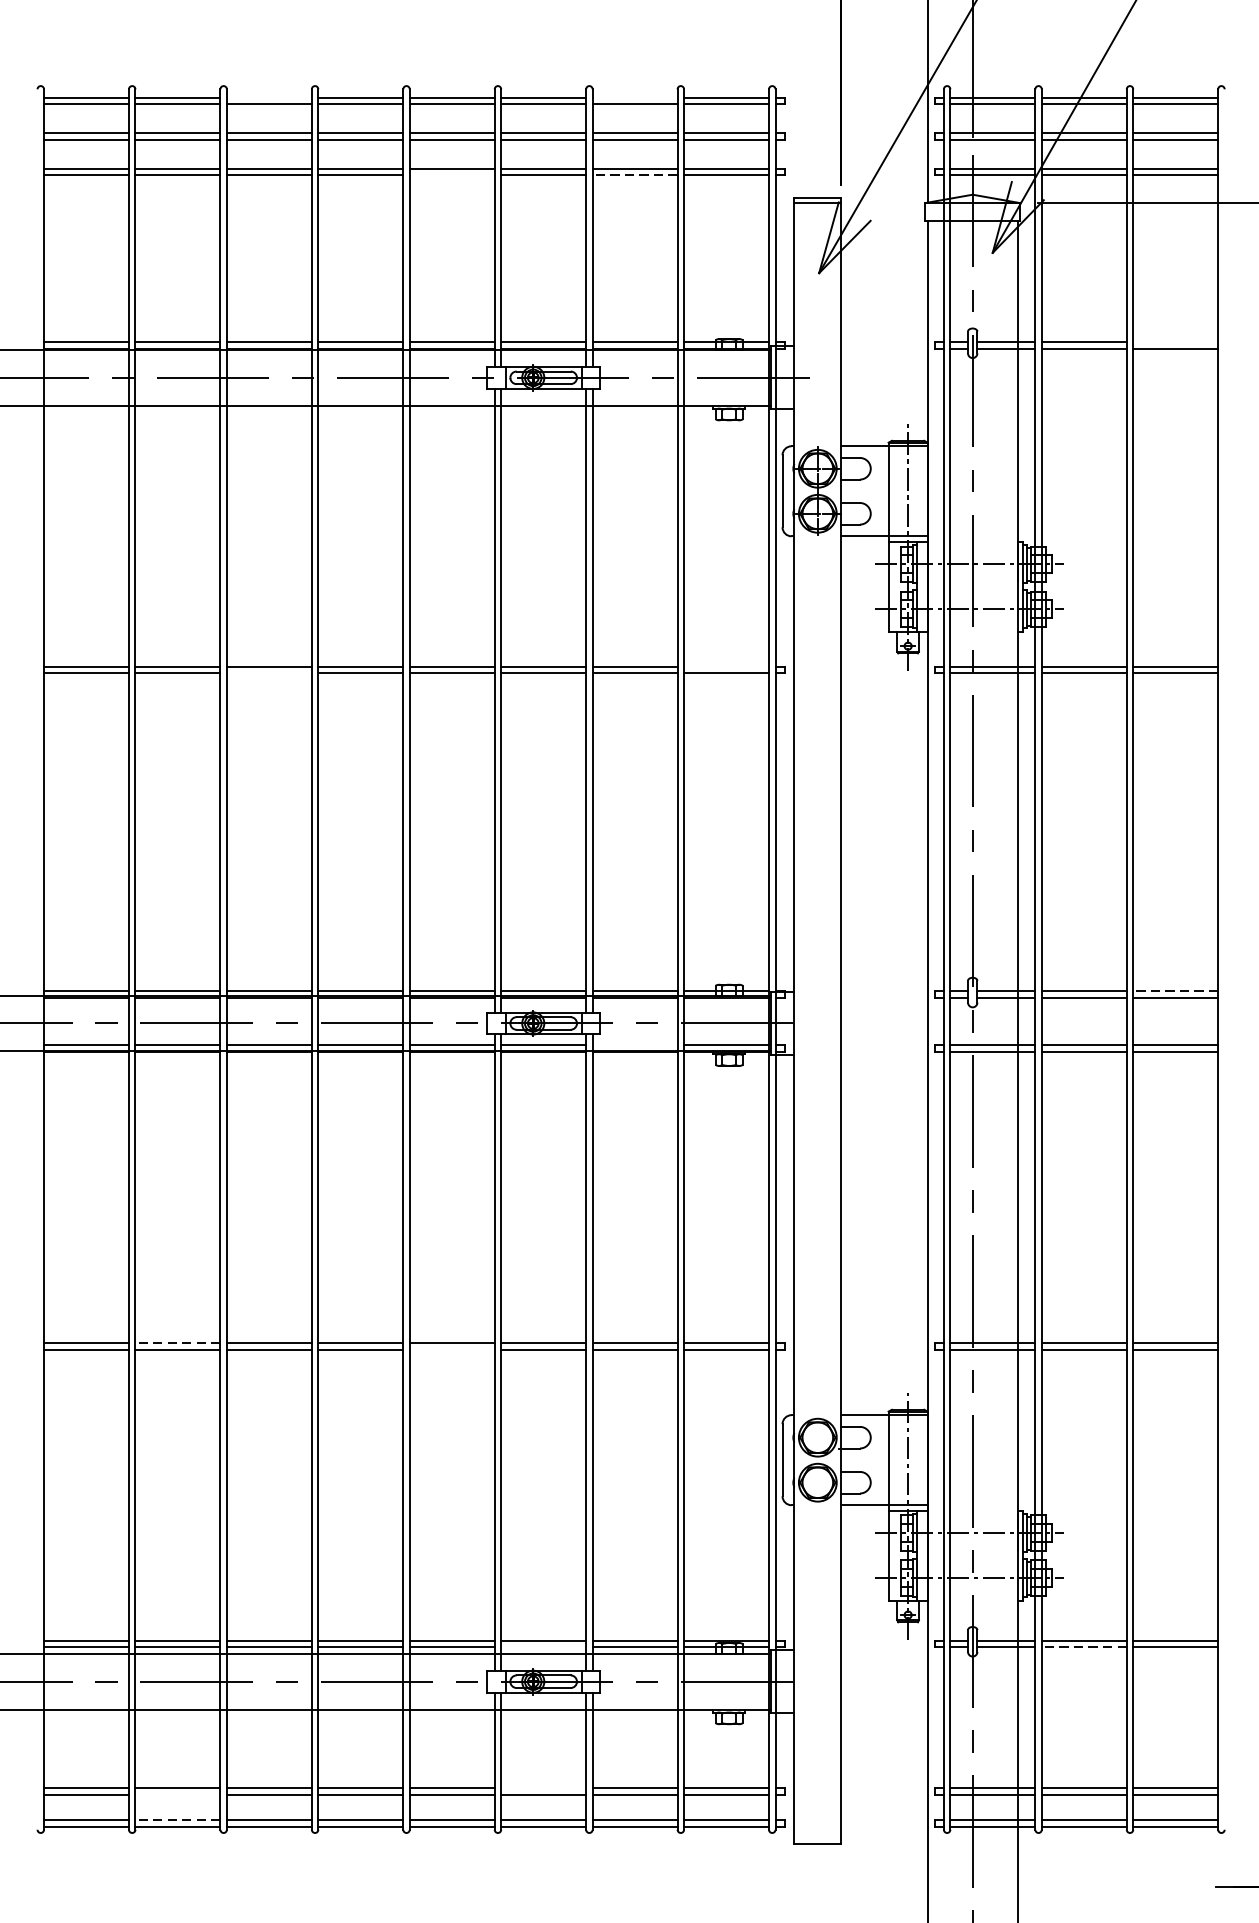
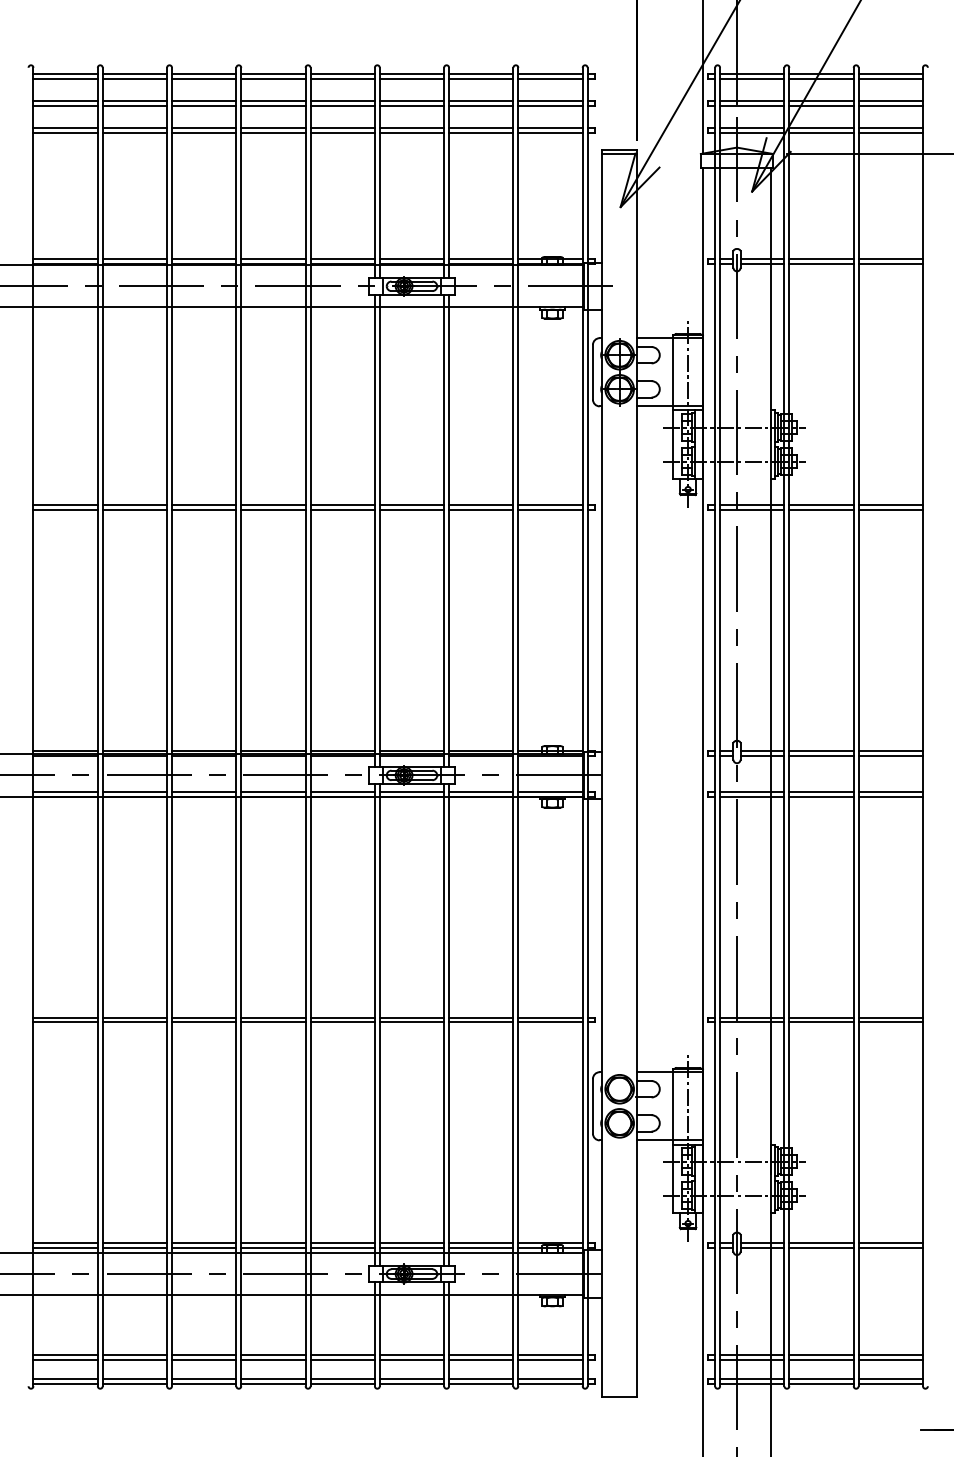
line: (269, 98) -> (204, 74), added
line: (635, 98) -> (481, 74), added
line: (451, 174) -> (342, 132), added
line: (634, 174) -> (480, 132), dashed -> solid
line: (1175, 342) -> (890, 259), added
line: (726, 667) -> (550, 505), added
line: (269, 673) -> (204, 510), added
line: (1175, 991) -> (890, 751), dashed -> solid
line: (635, 1045) -> (481, 792), added
line: (177, 1342) -> (134, 1017), dashed -> solid
line: (451, 1349) -> (342, 1022), added
line: (543, 1646) -> (411, 1247), added
line: (1084, 1646) -> (821, 1247), dashed -> solid
line: (543, 1787) -> (411, 1354), added
line: (177, 1794) -> (134, 1359), added
line: (177, 1819) -> (134, 1378), dashed -> solid

